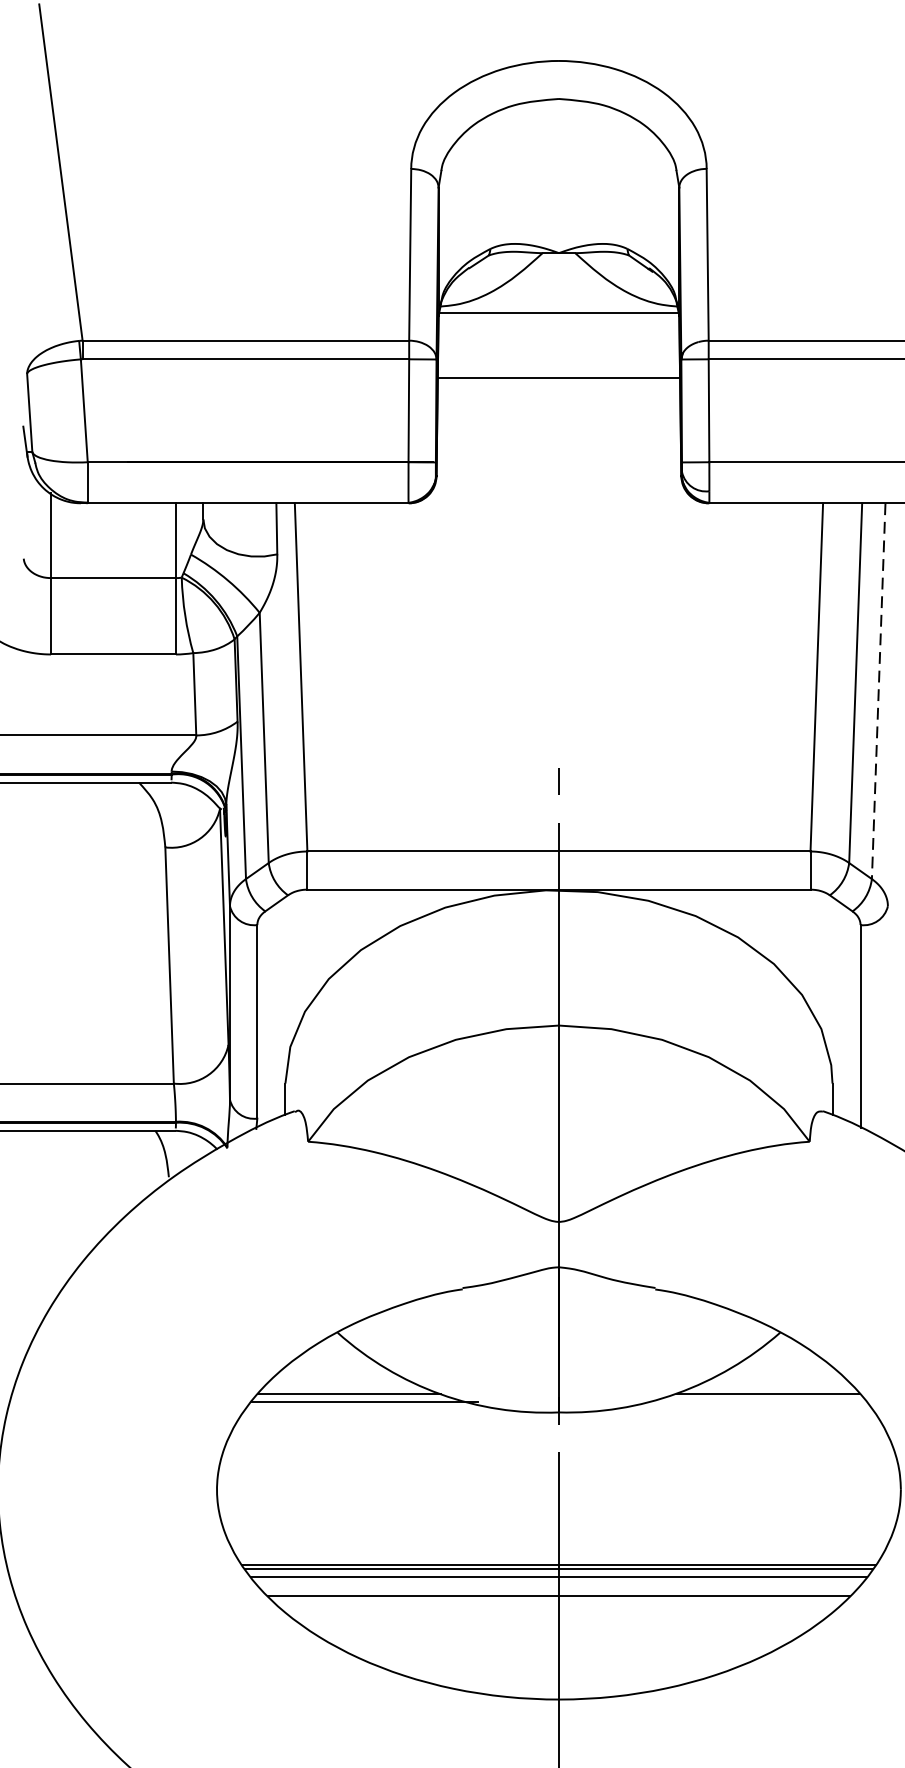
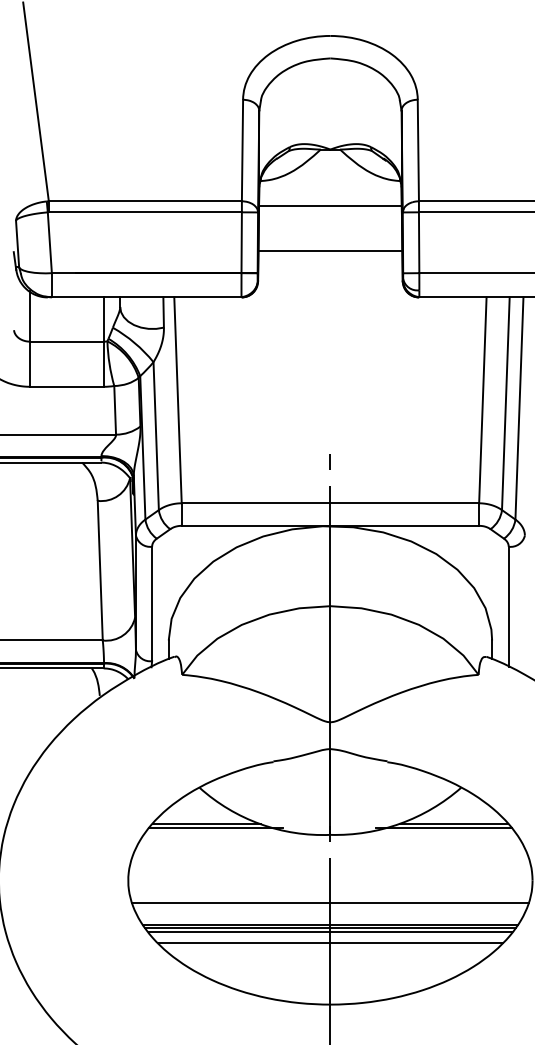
line: (559, 313) -> (330, 206), moved
line: (559, 378) -> (330, 251), moved
line: (878, 692) -> (519, 409), dashed -> solid
line: (750, 1401) -> (443, 828), added
line: (559, 1526) -> (330, 902), added

